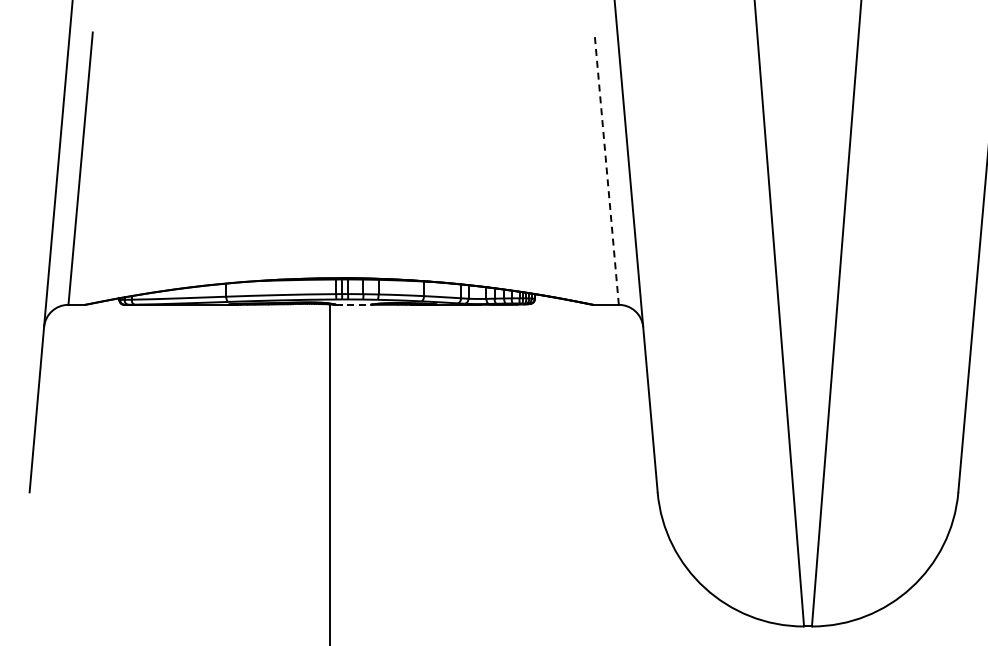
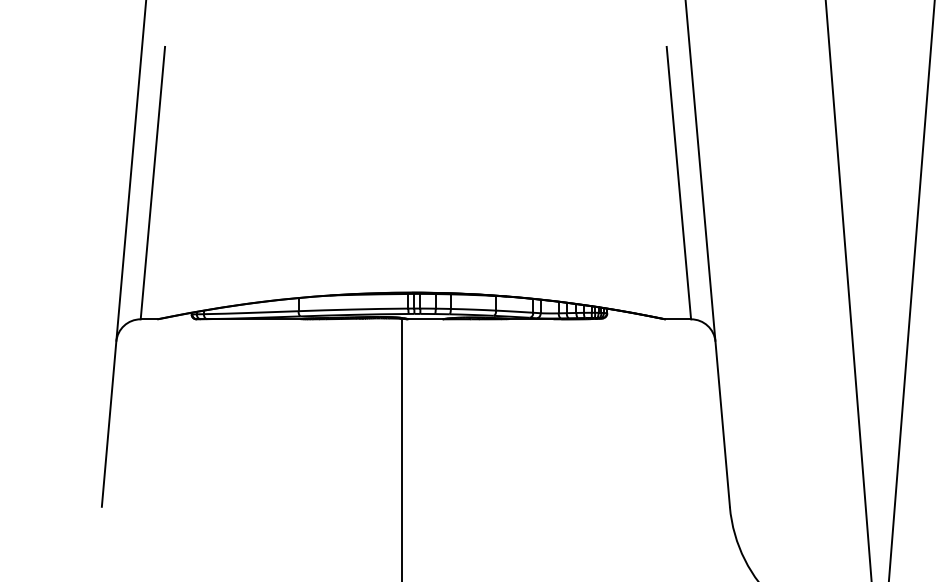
line: (606, 168) -> (678, 182), dashed -> solid
line: (354, 304) -> (426, 318), dashed -> solid

